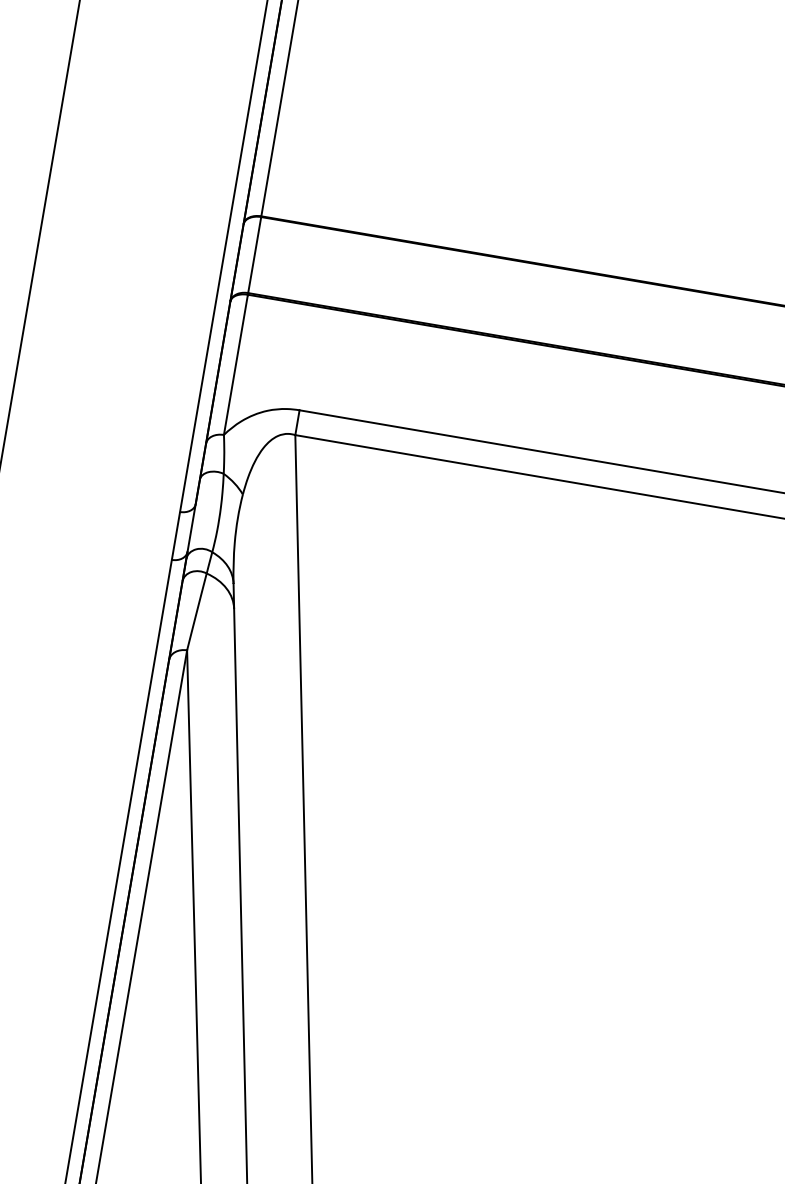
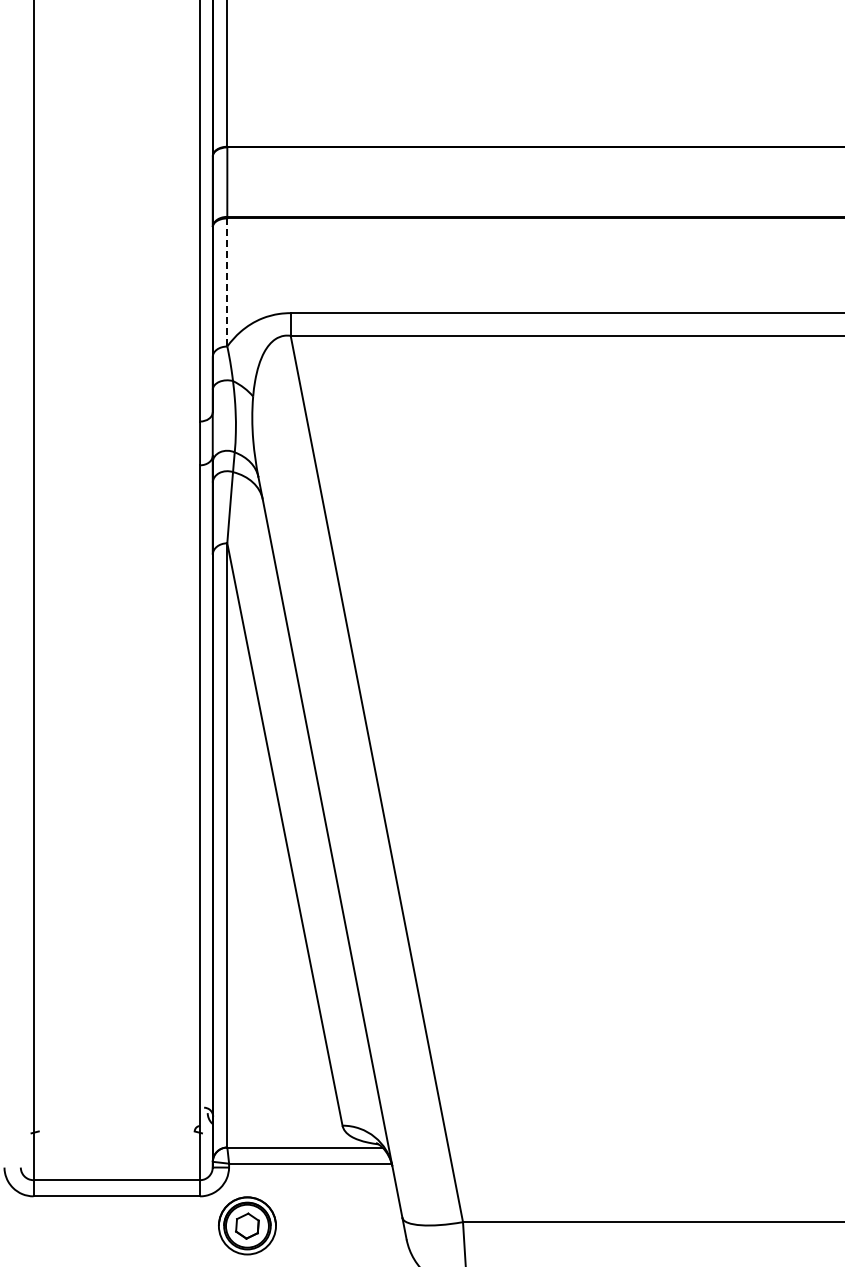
line: (236, 364) -> (227, 282), solid -> dashed

